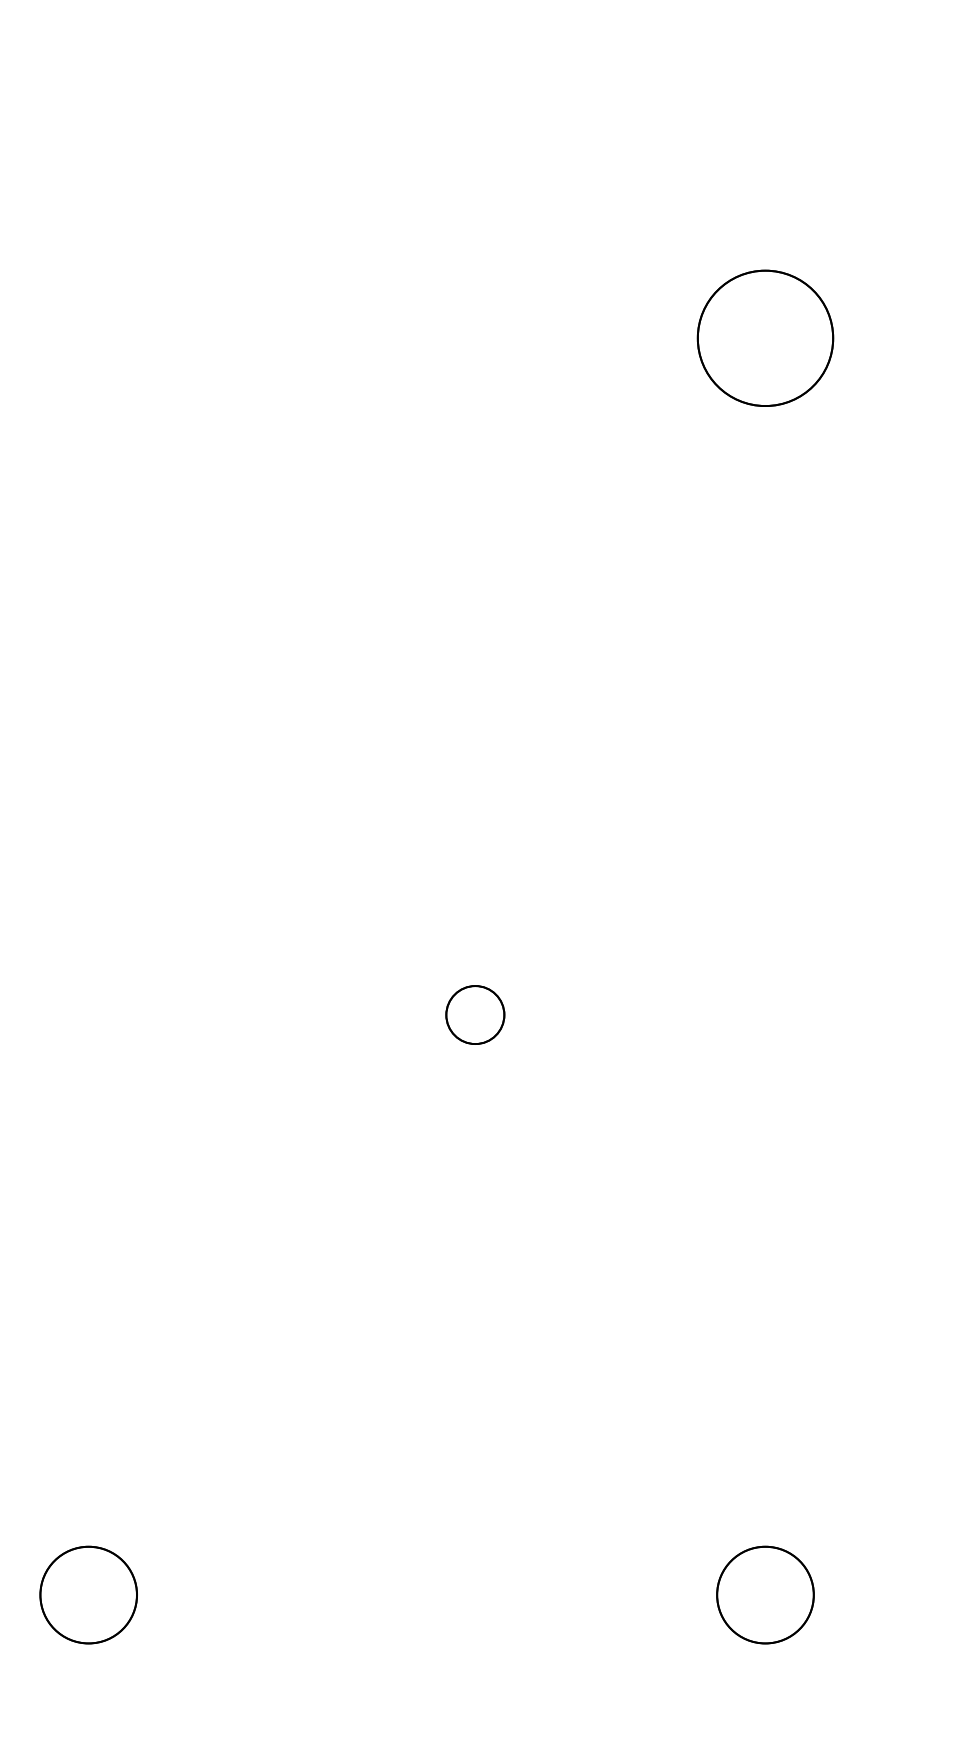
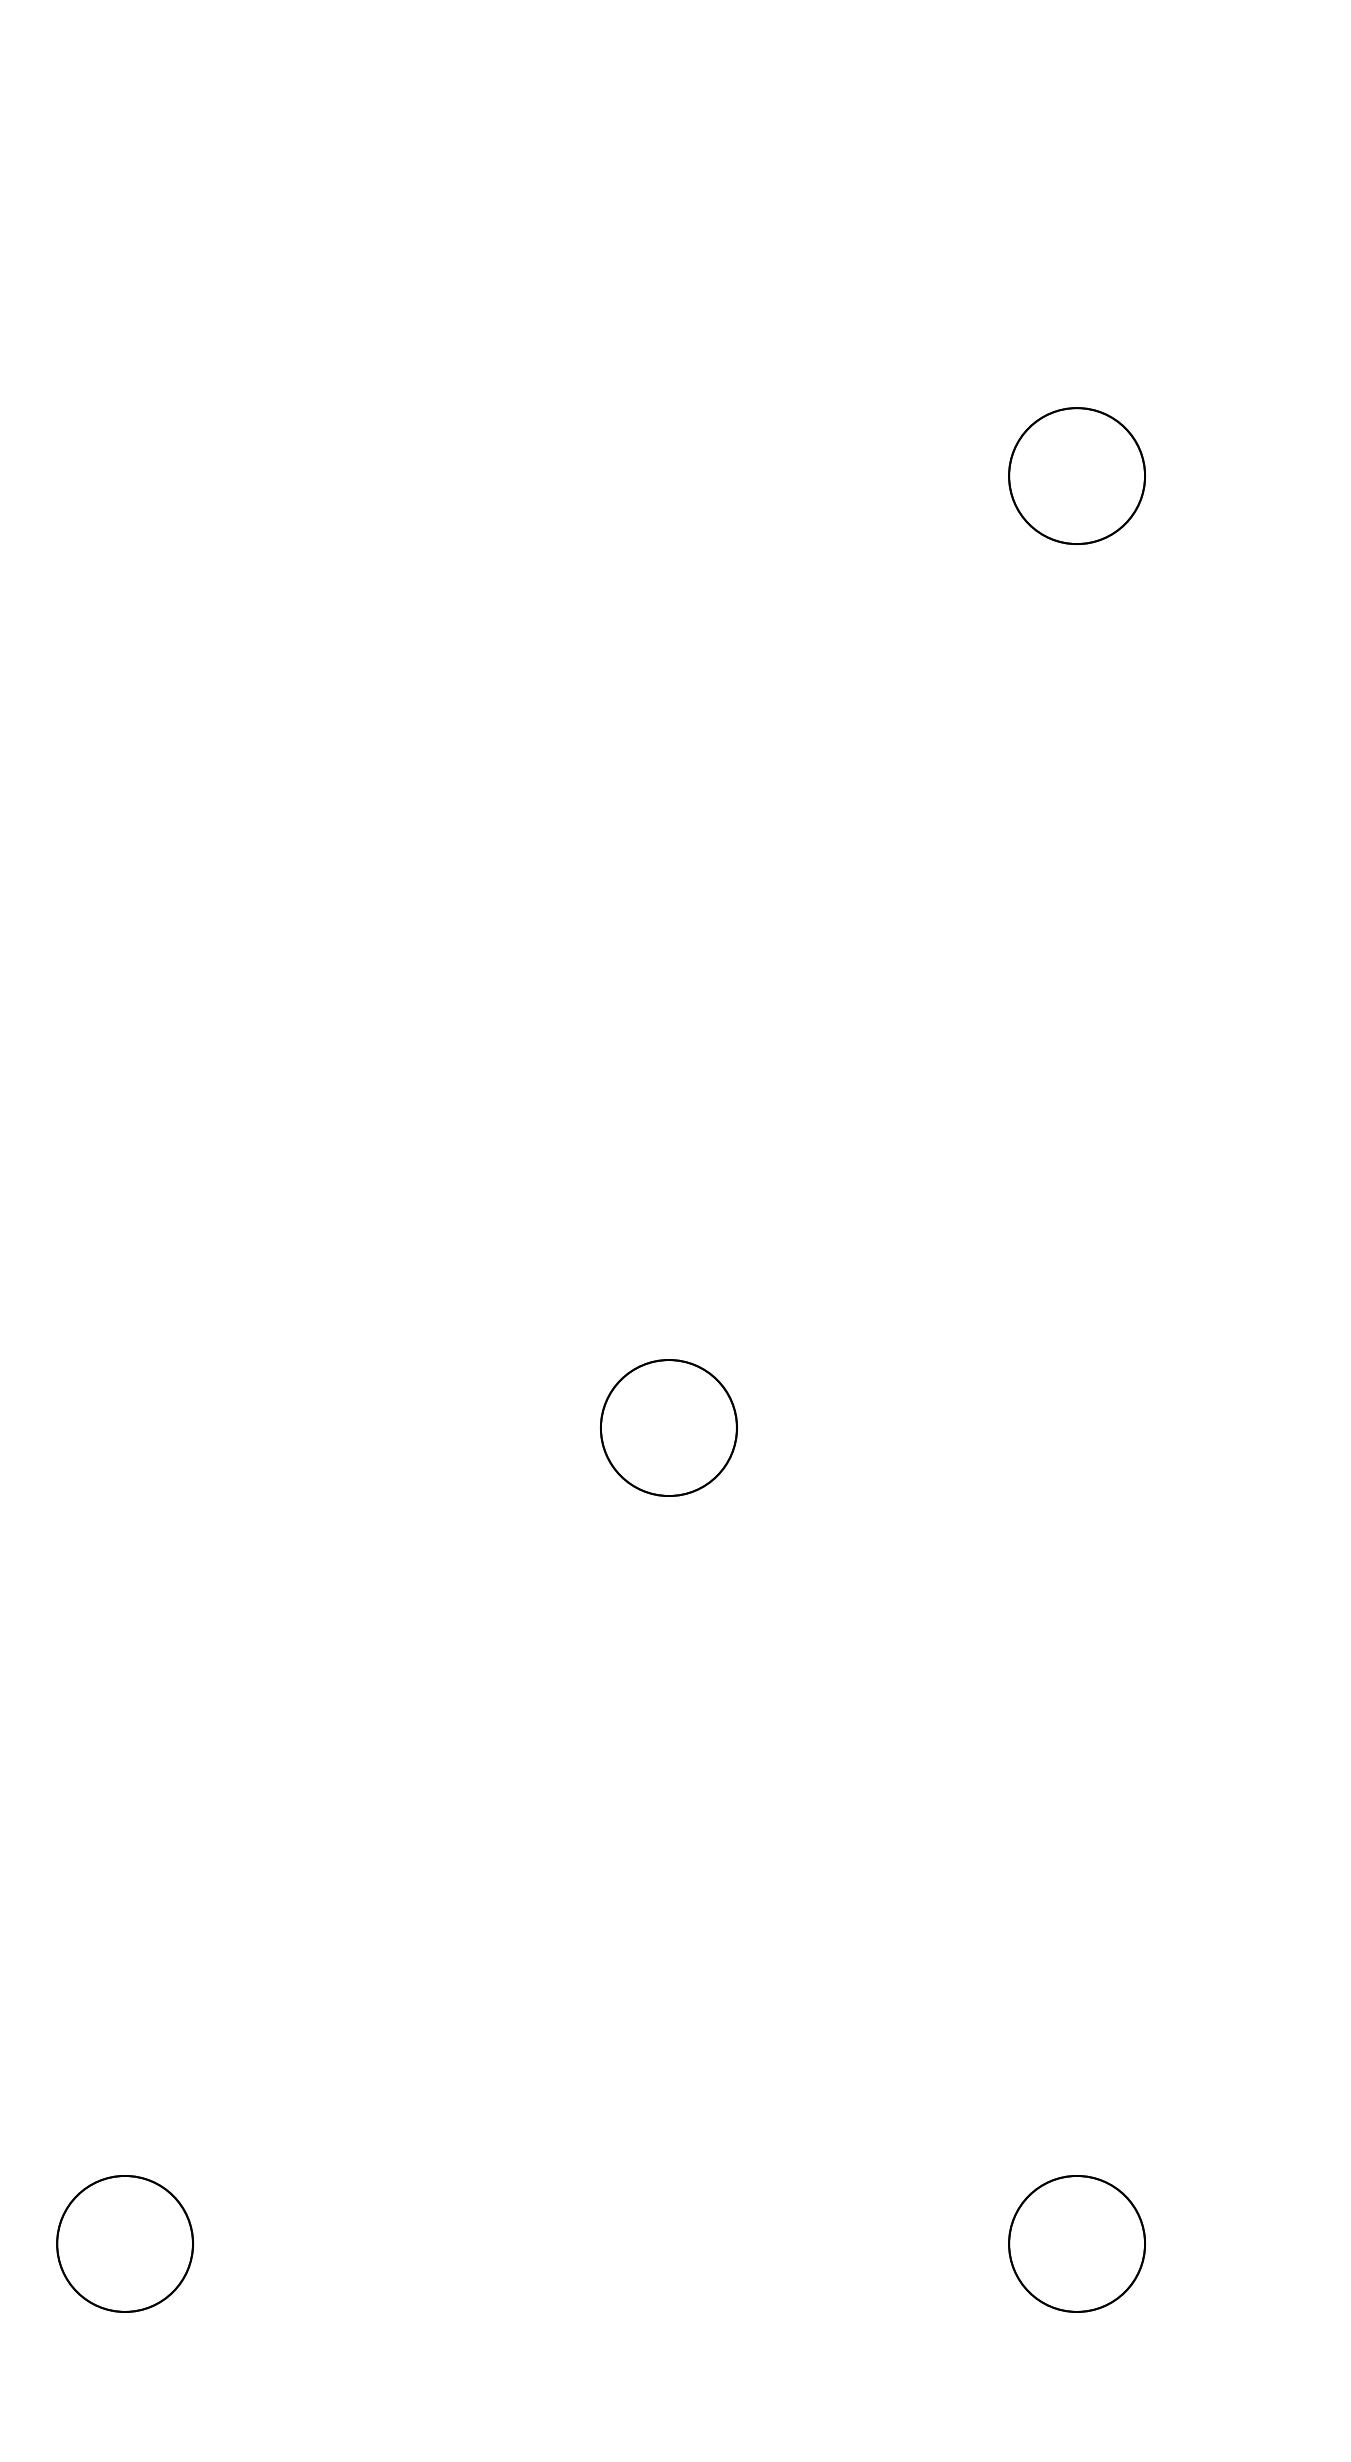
part: (765, 337) -> (1076, 475), size x0.71
part: (475, 1014) -> (668, 1427), size x1.67

